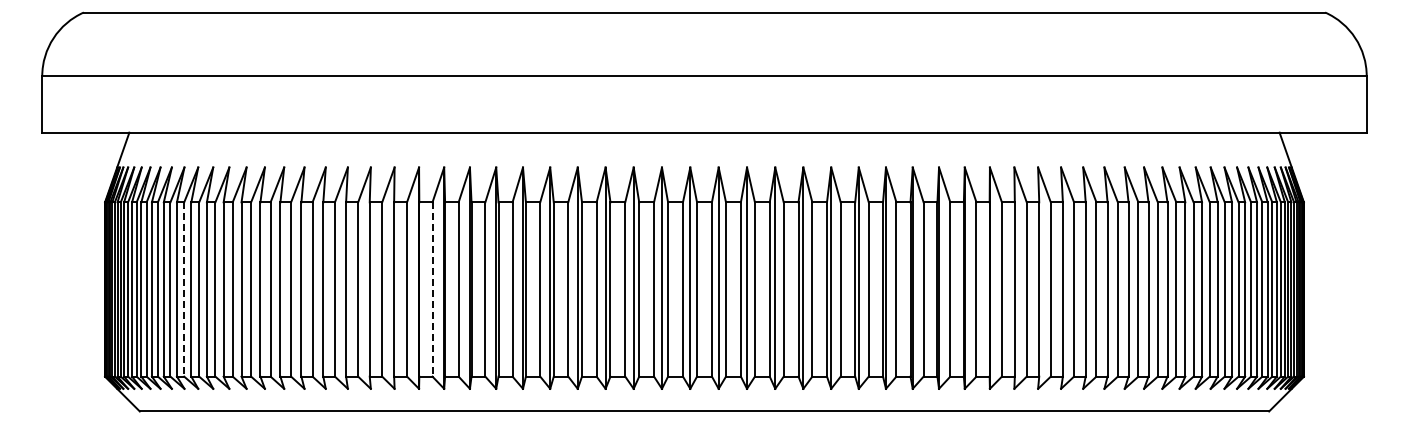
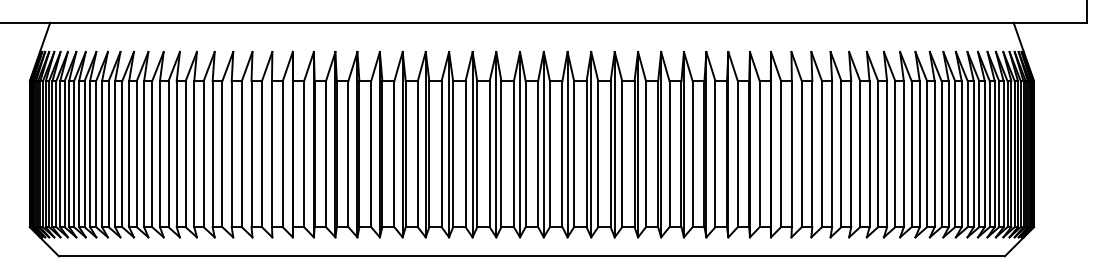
line: (184, 289) -> (96, 154), dashed -> solid
line: (432, 289) -> (304, 154), dashed -> solid

